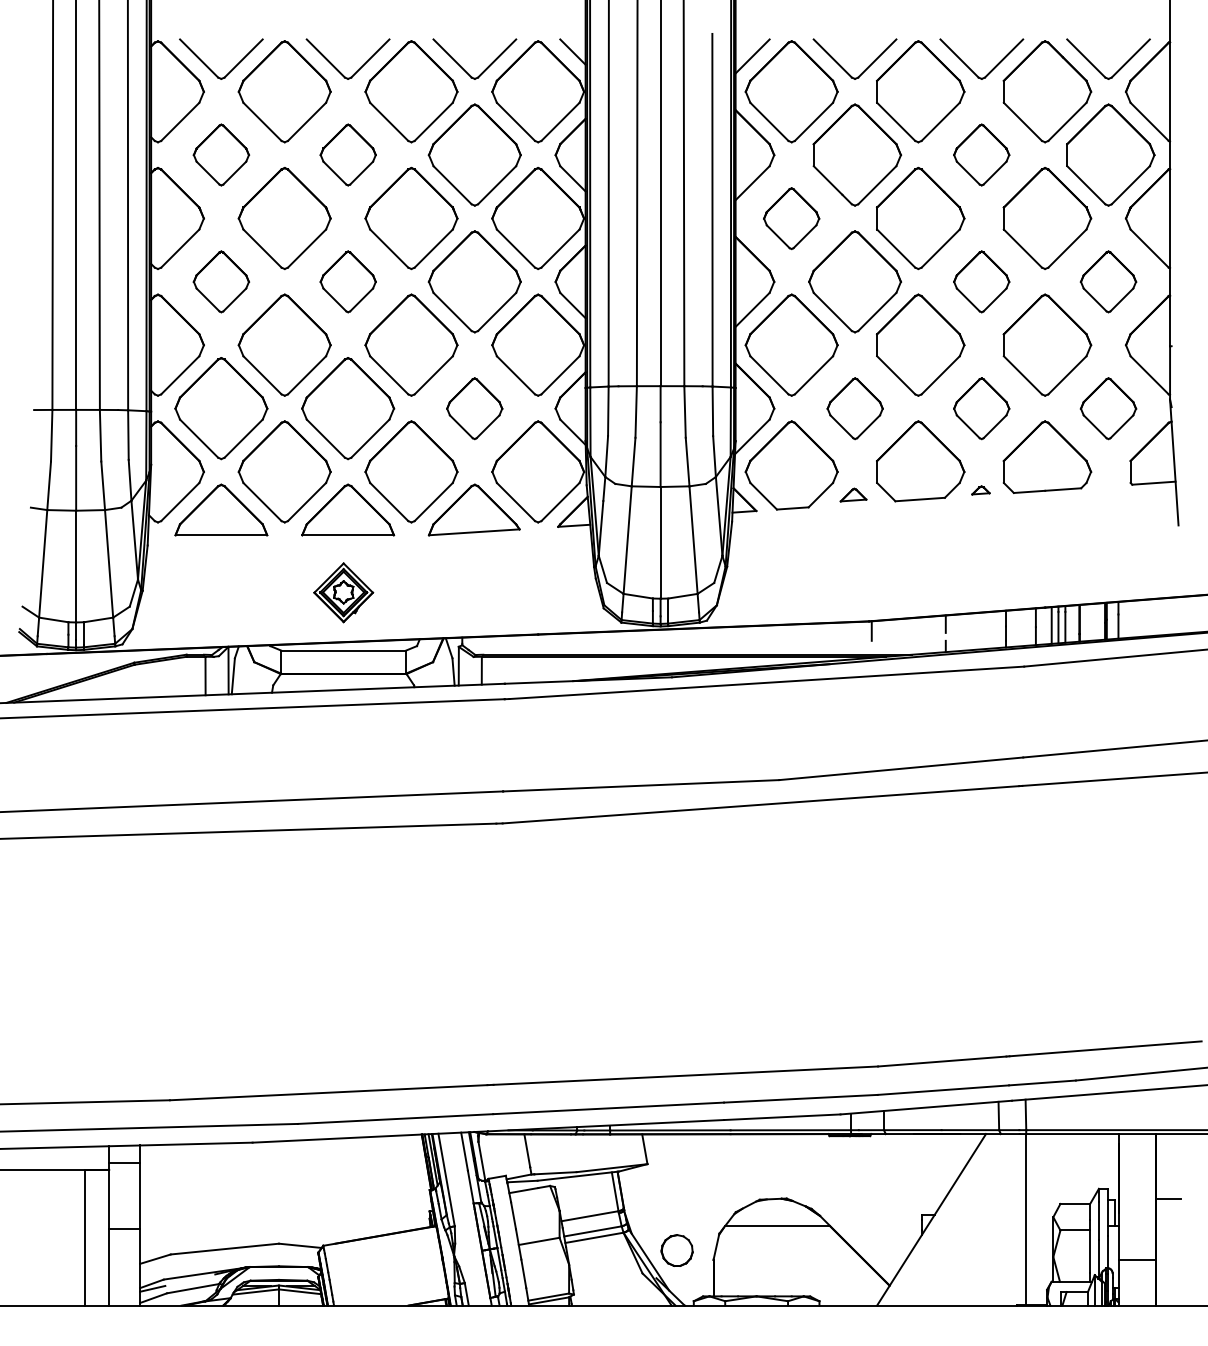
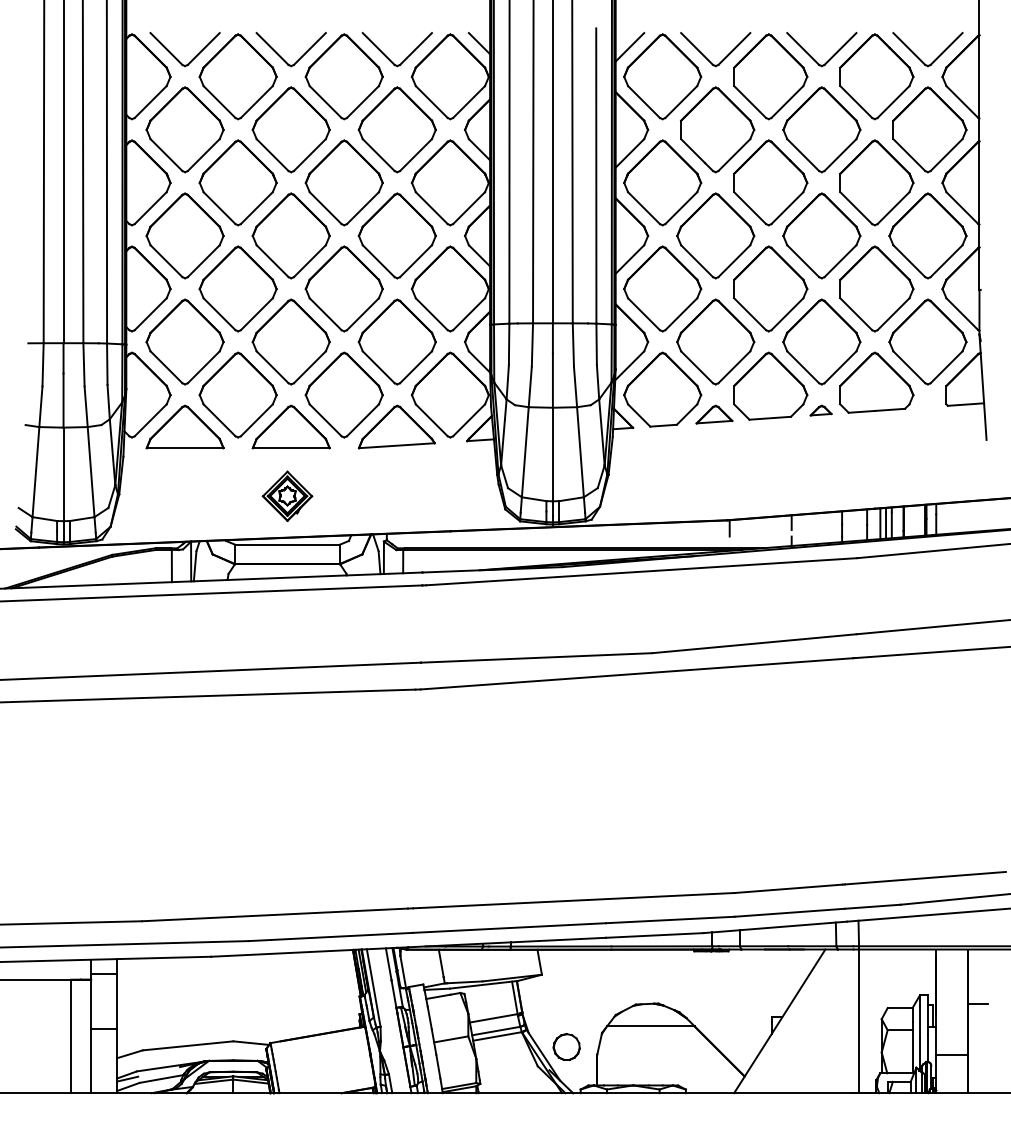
part: (221, 154) -> (185, 129), size x1.67
part: (348, 154) -> (291, 129), size x1.67
part: (981, 154) -> (821, 129), size x1.67
part: (791, 218) -> (662, 182), size x1.67
part: (221, 281) -> (185, 235), size x1.67
part: (348, 281) -> (291, 235), size x1.67
part: (981, 281) -> (821, 235), size x1.67
part: (1108, 281) -> (927, 235), size x1.67
part: (474, 408) -> (397, 342), size x1.67
part: (855, 408) -> (716, 342), size x1.67
part: (981, 408) -> (821, 342), size x1.67
part: (1108, 408) -> (927, 342), size x1.67
part: (980, 490) -> (820, 410), size x1.43
part: (853, 494) -> (714, 414), size x1.67

